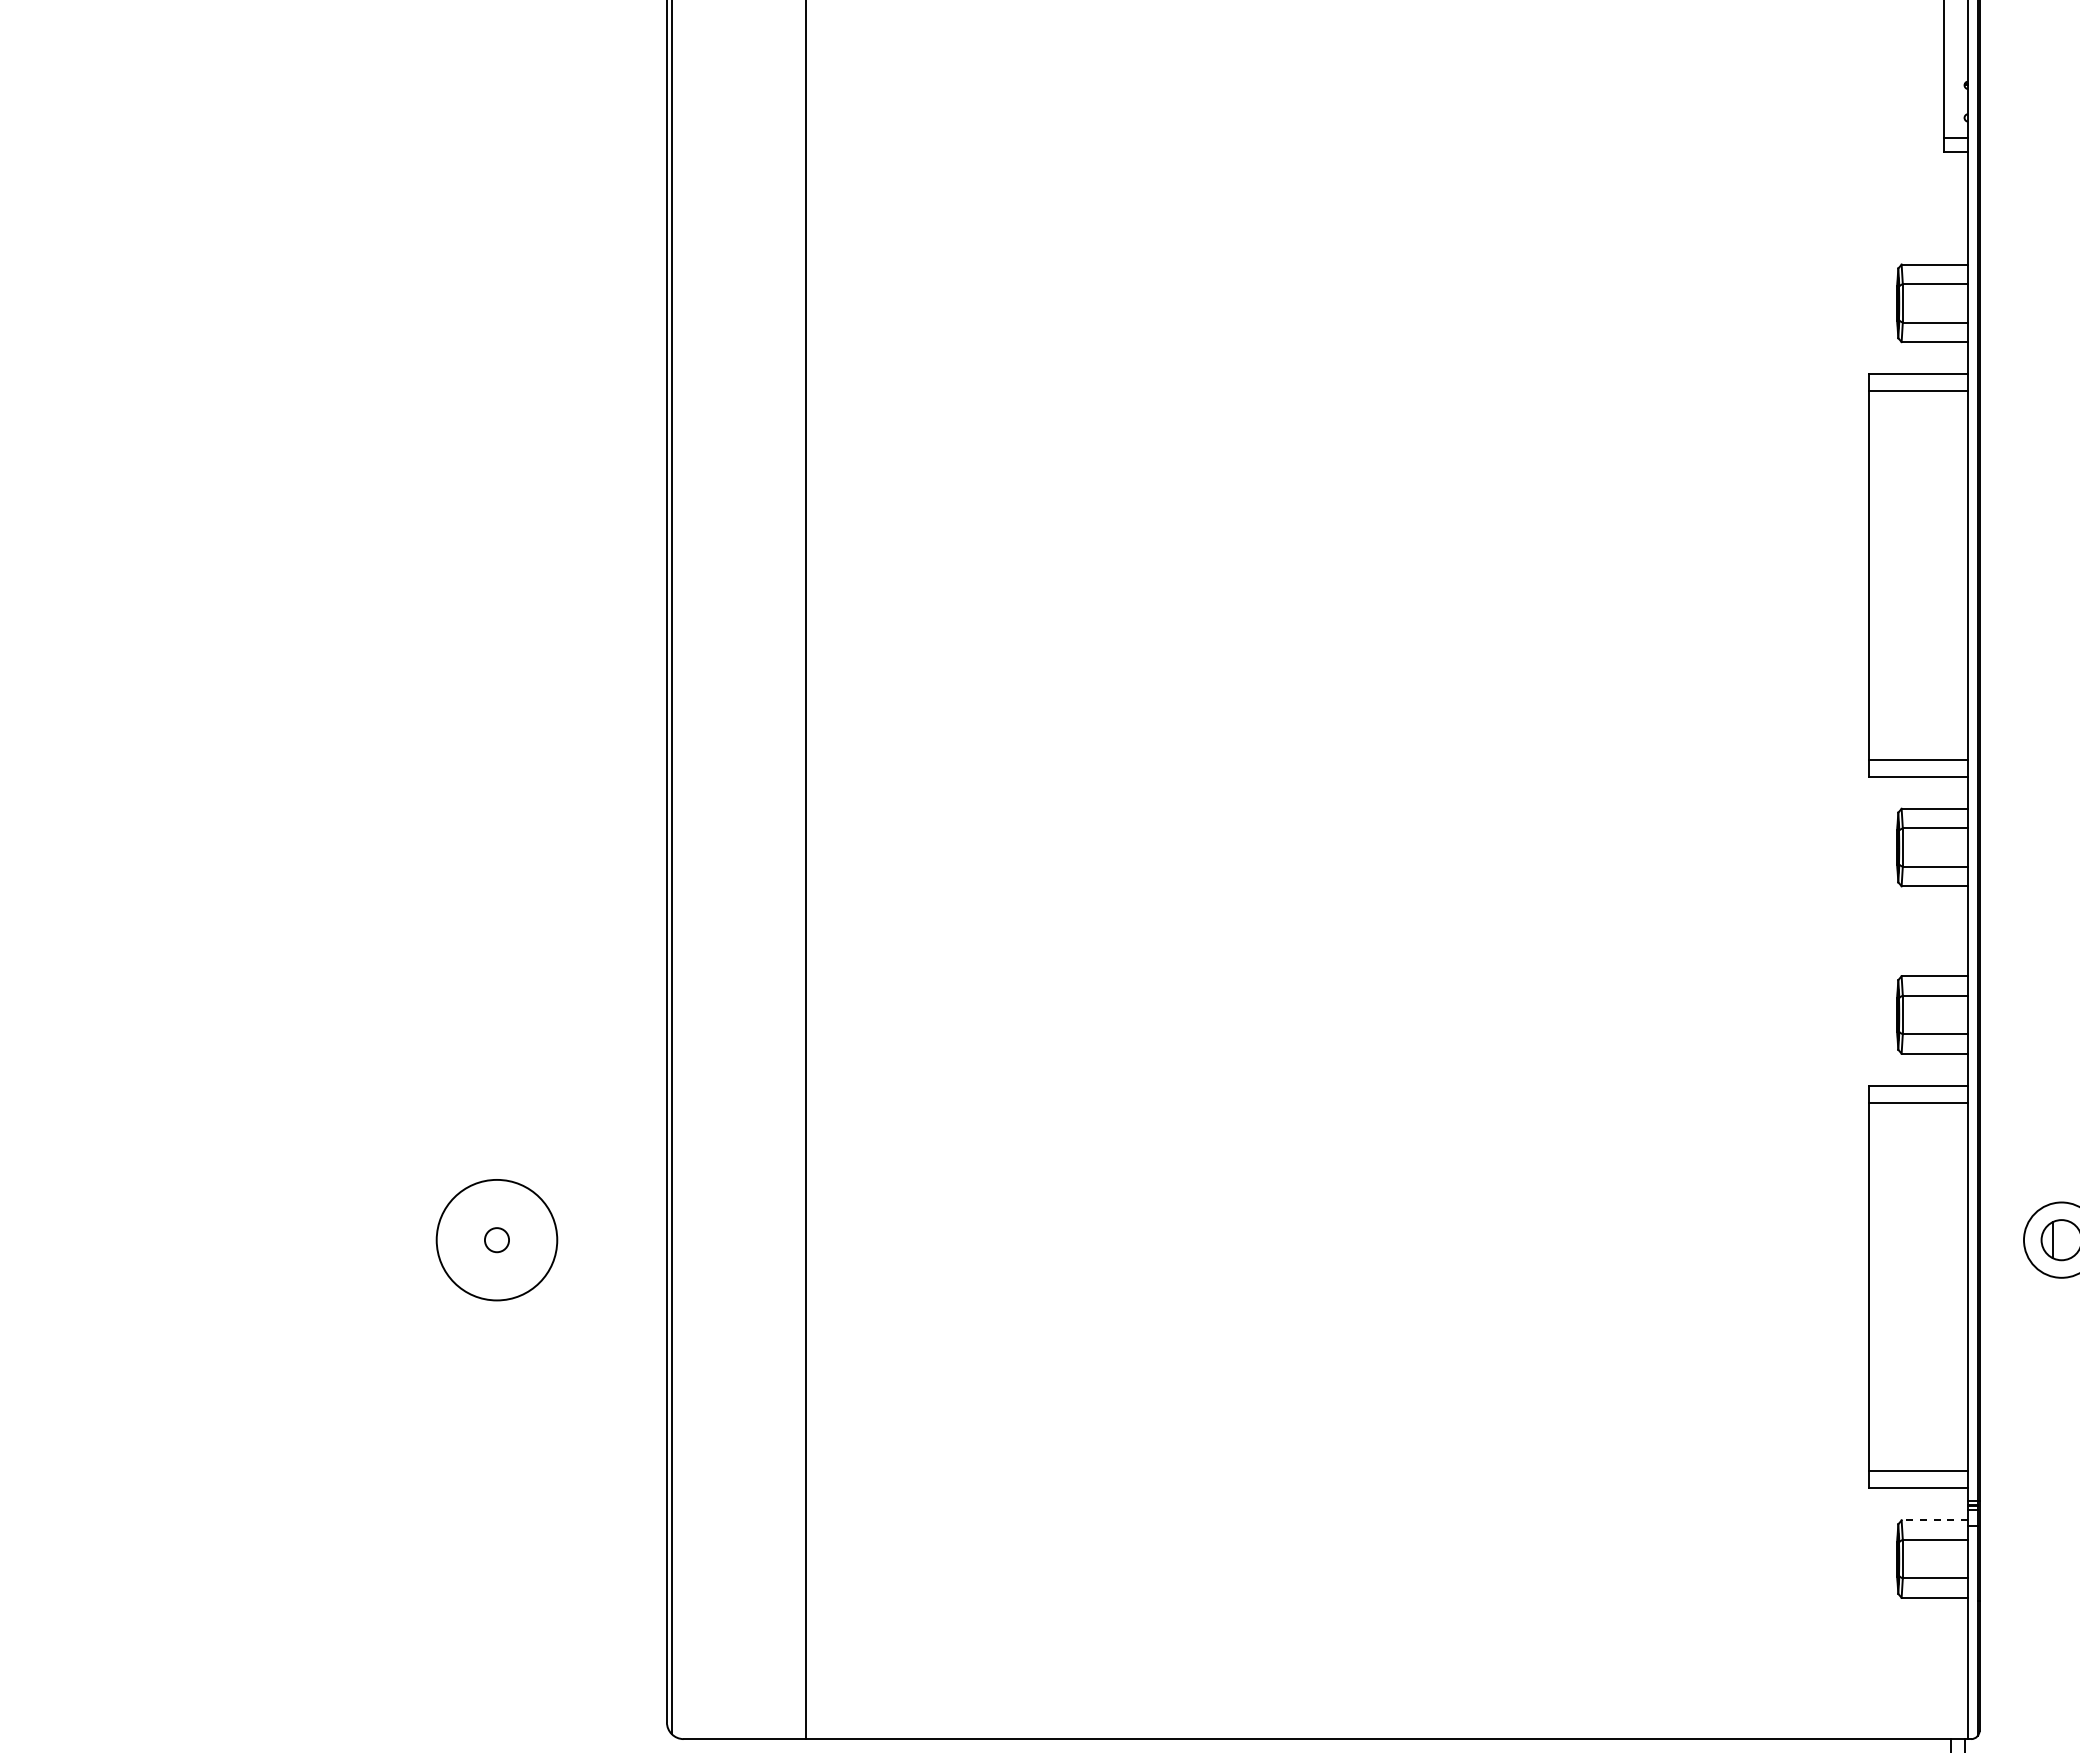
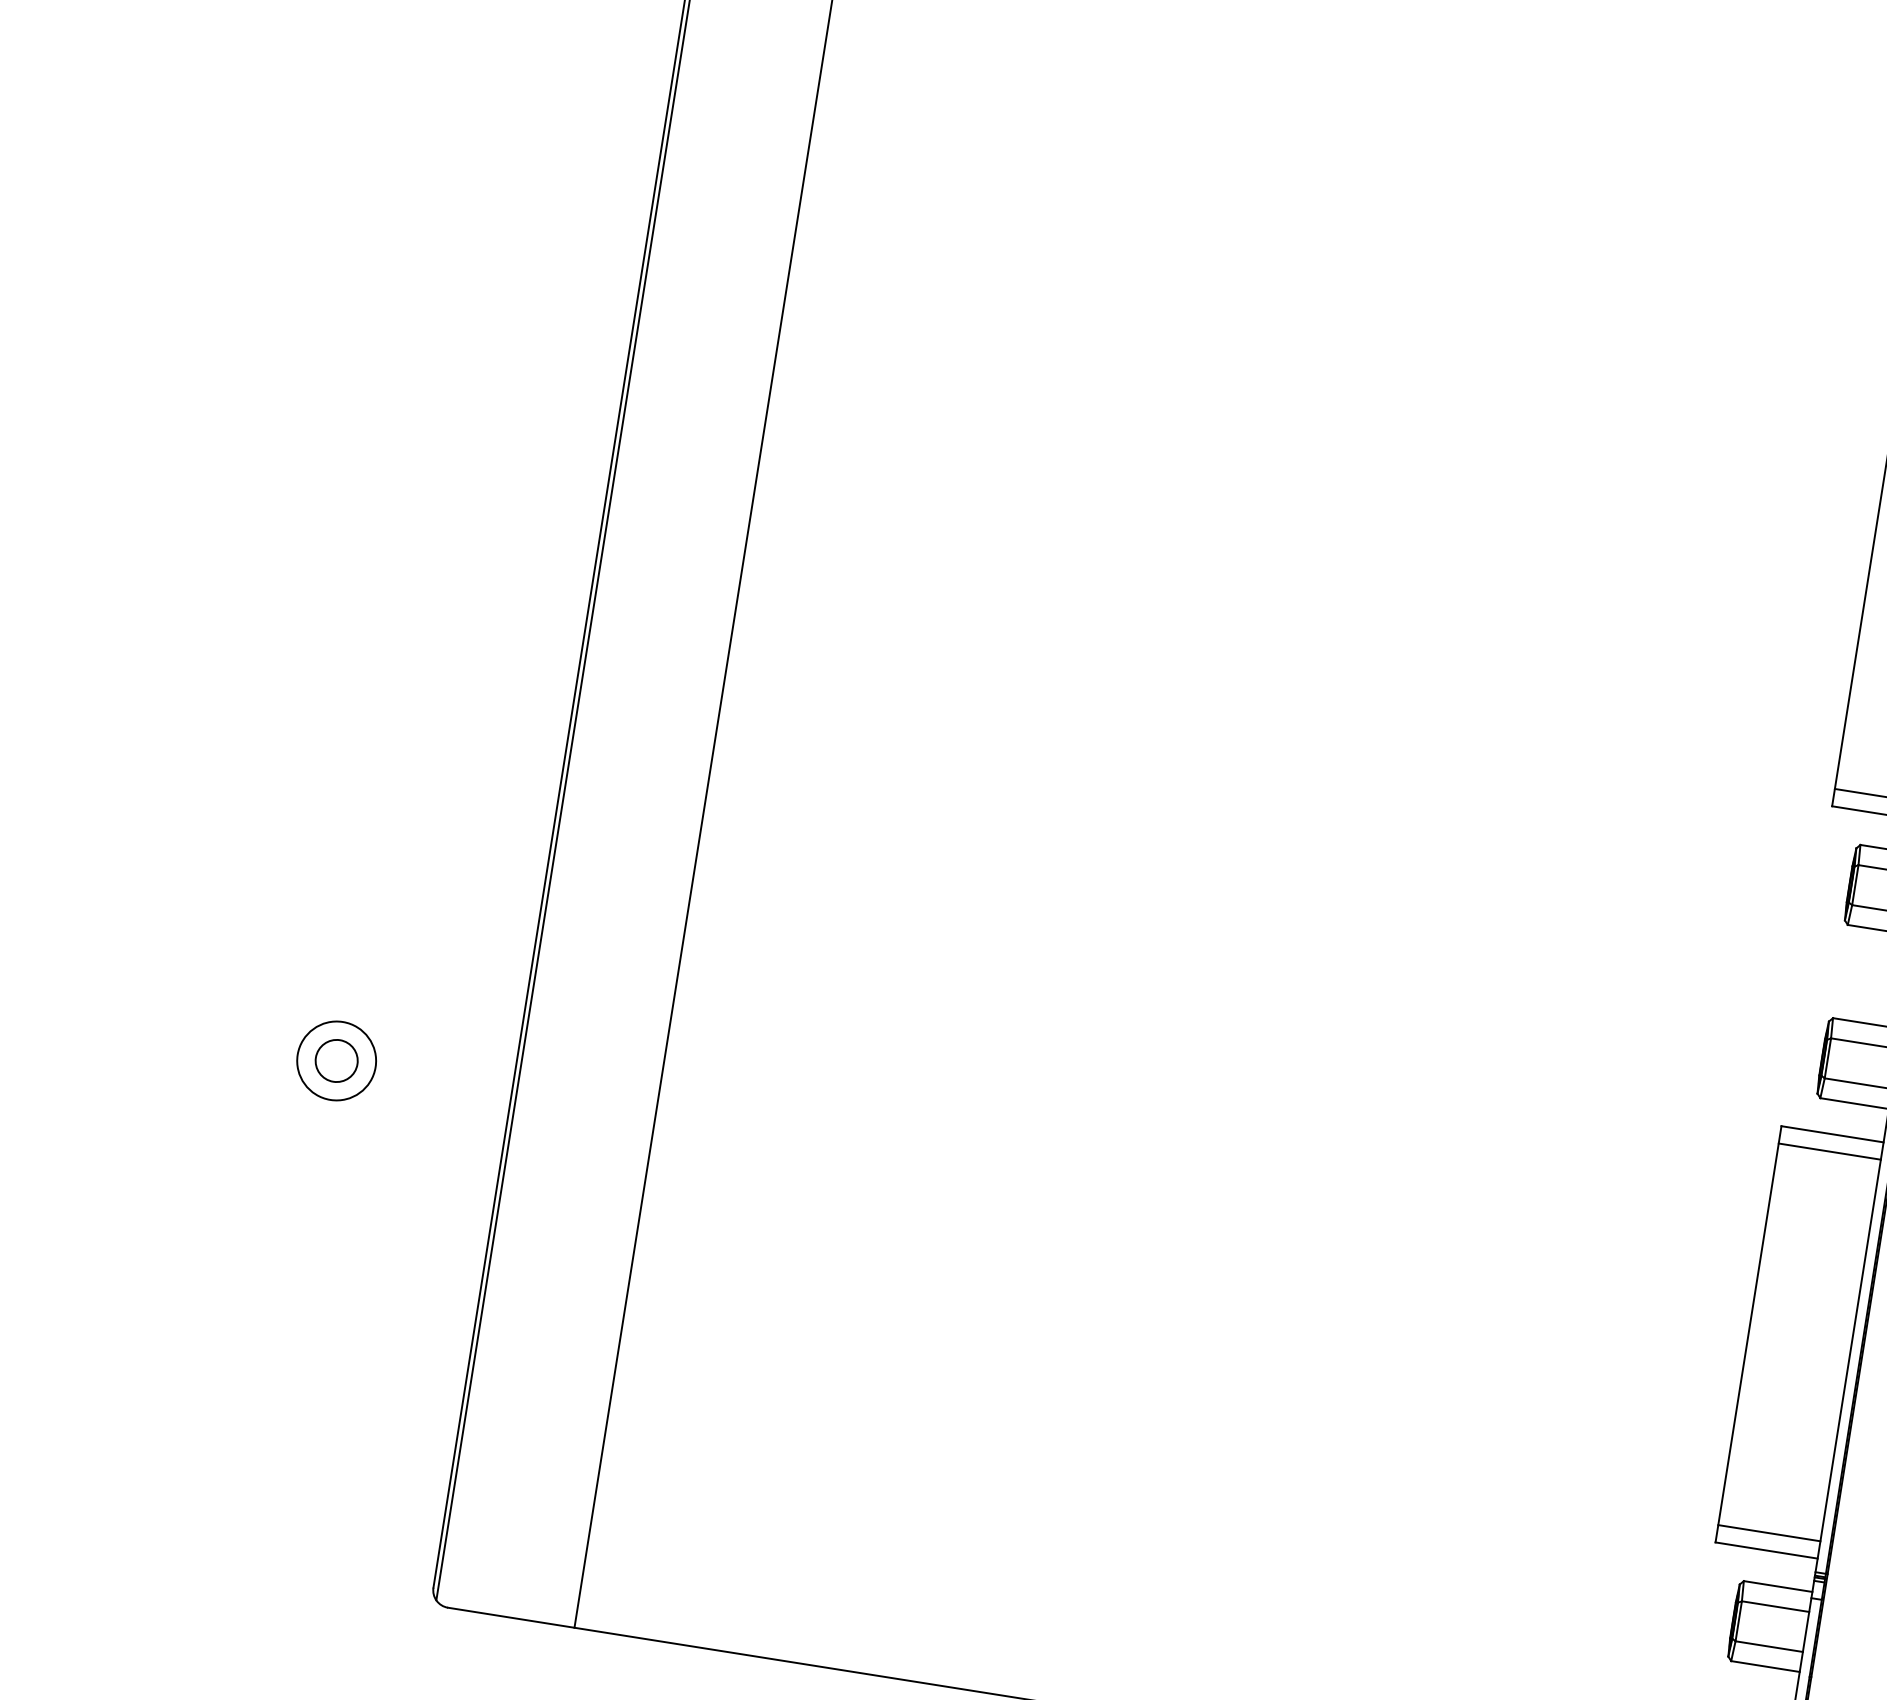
circle: (496, 1239) -> (336, 1060), size x0.62
circle: (496, 1240) -> (336, 1061), size x1.67
line: (1934, 1520) -> (1777, 1586), dashed -> solid

